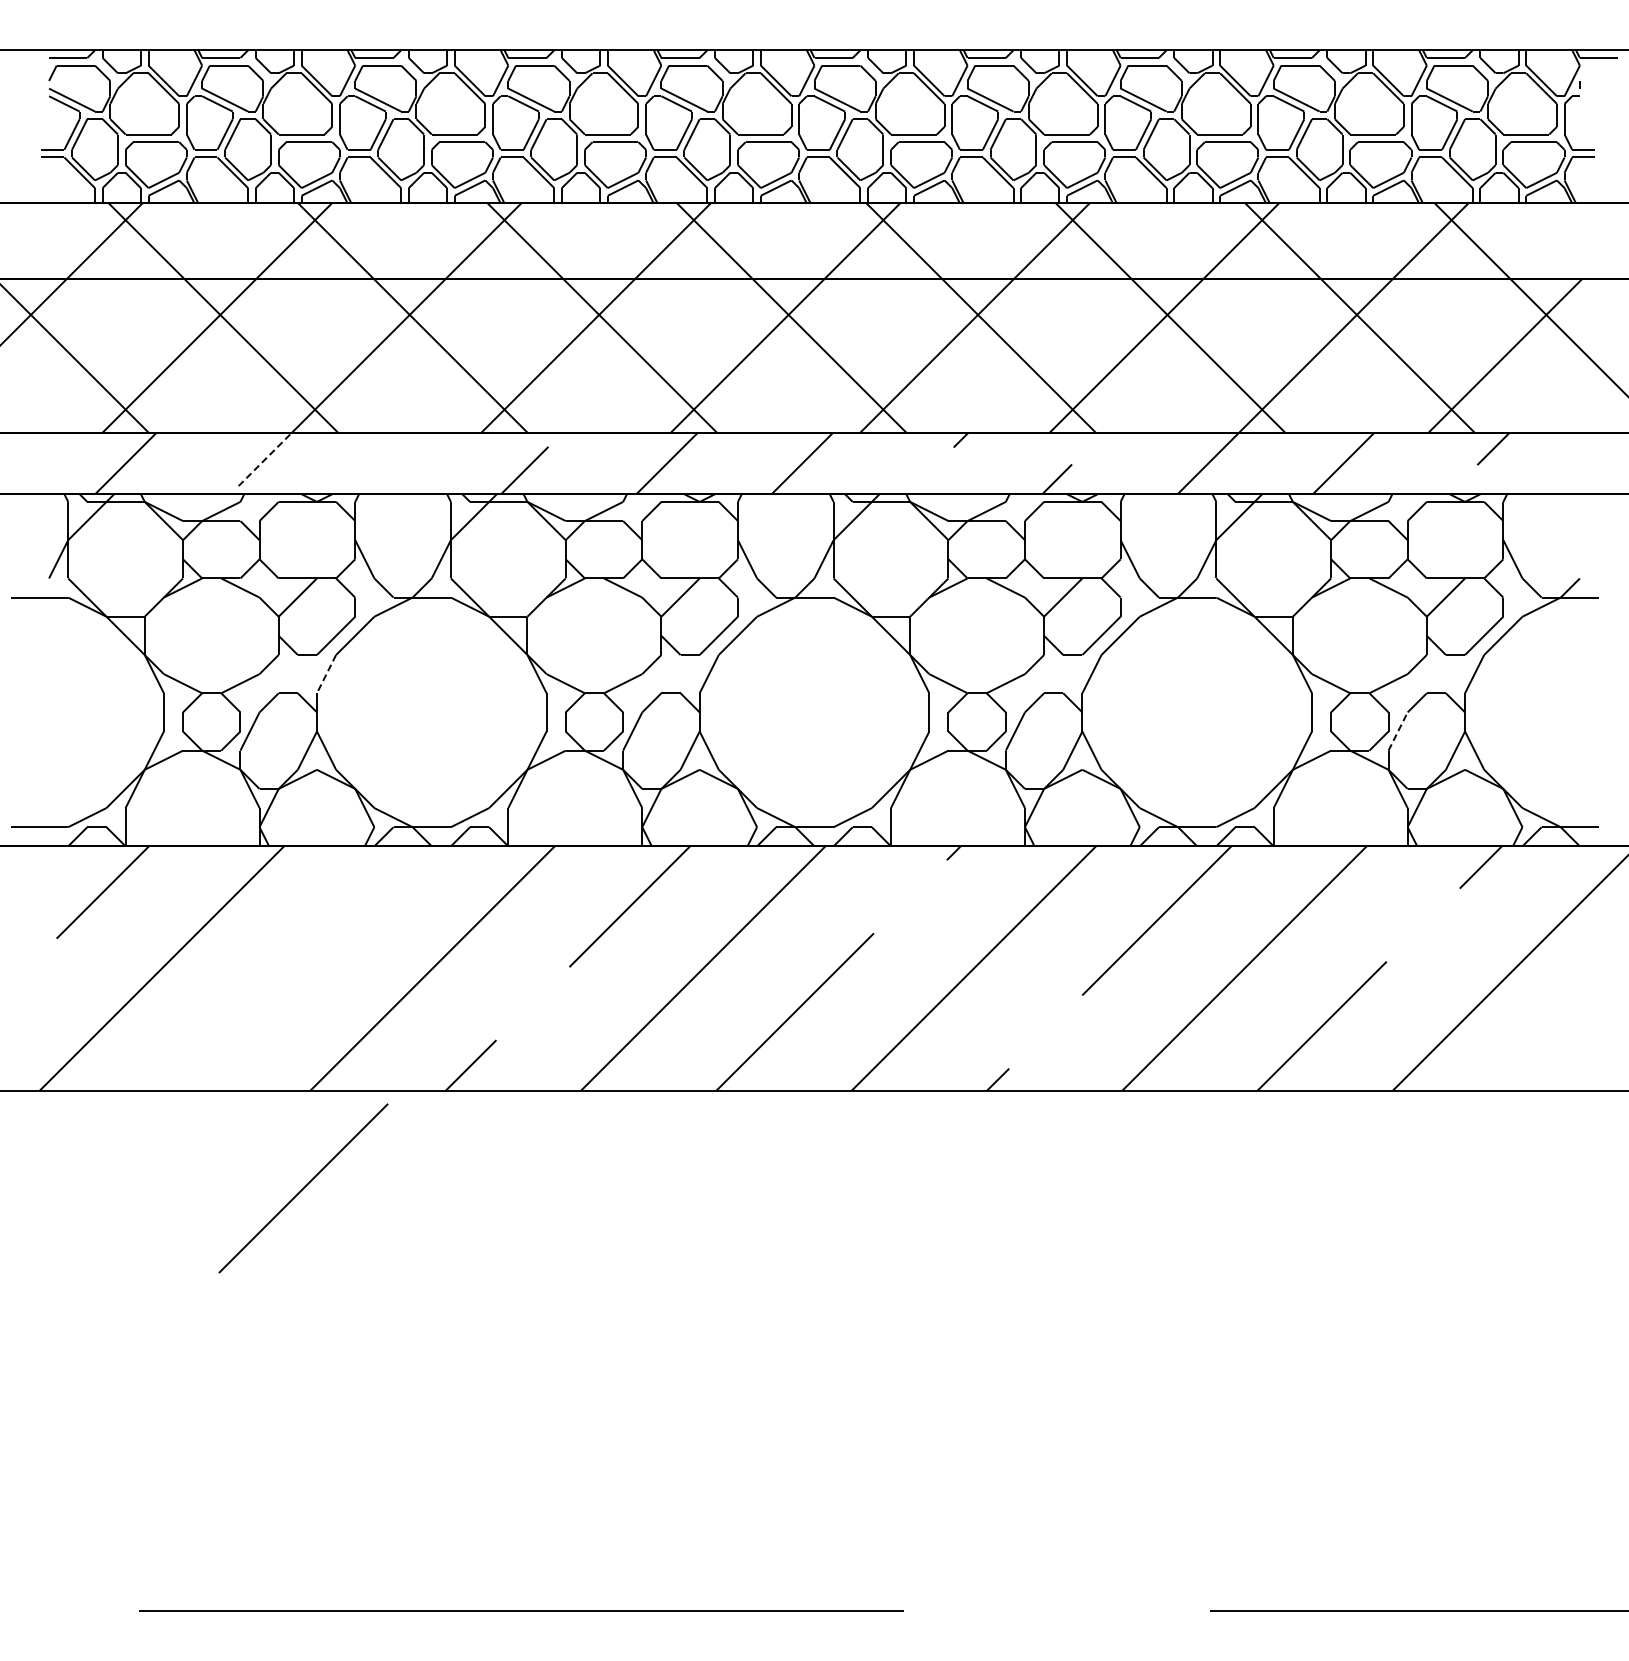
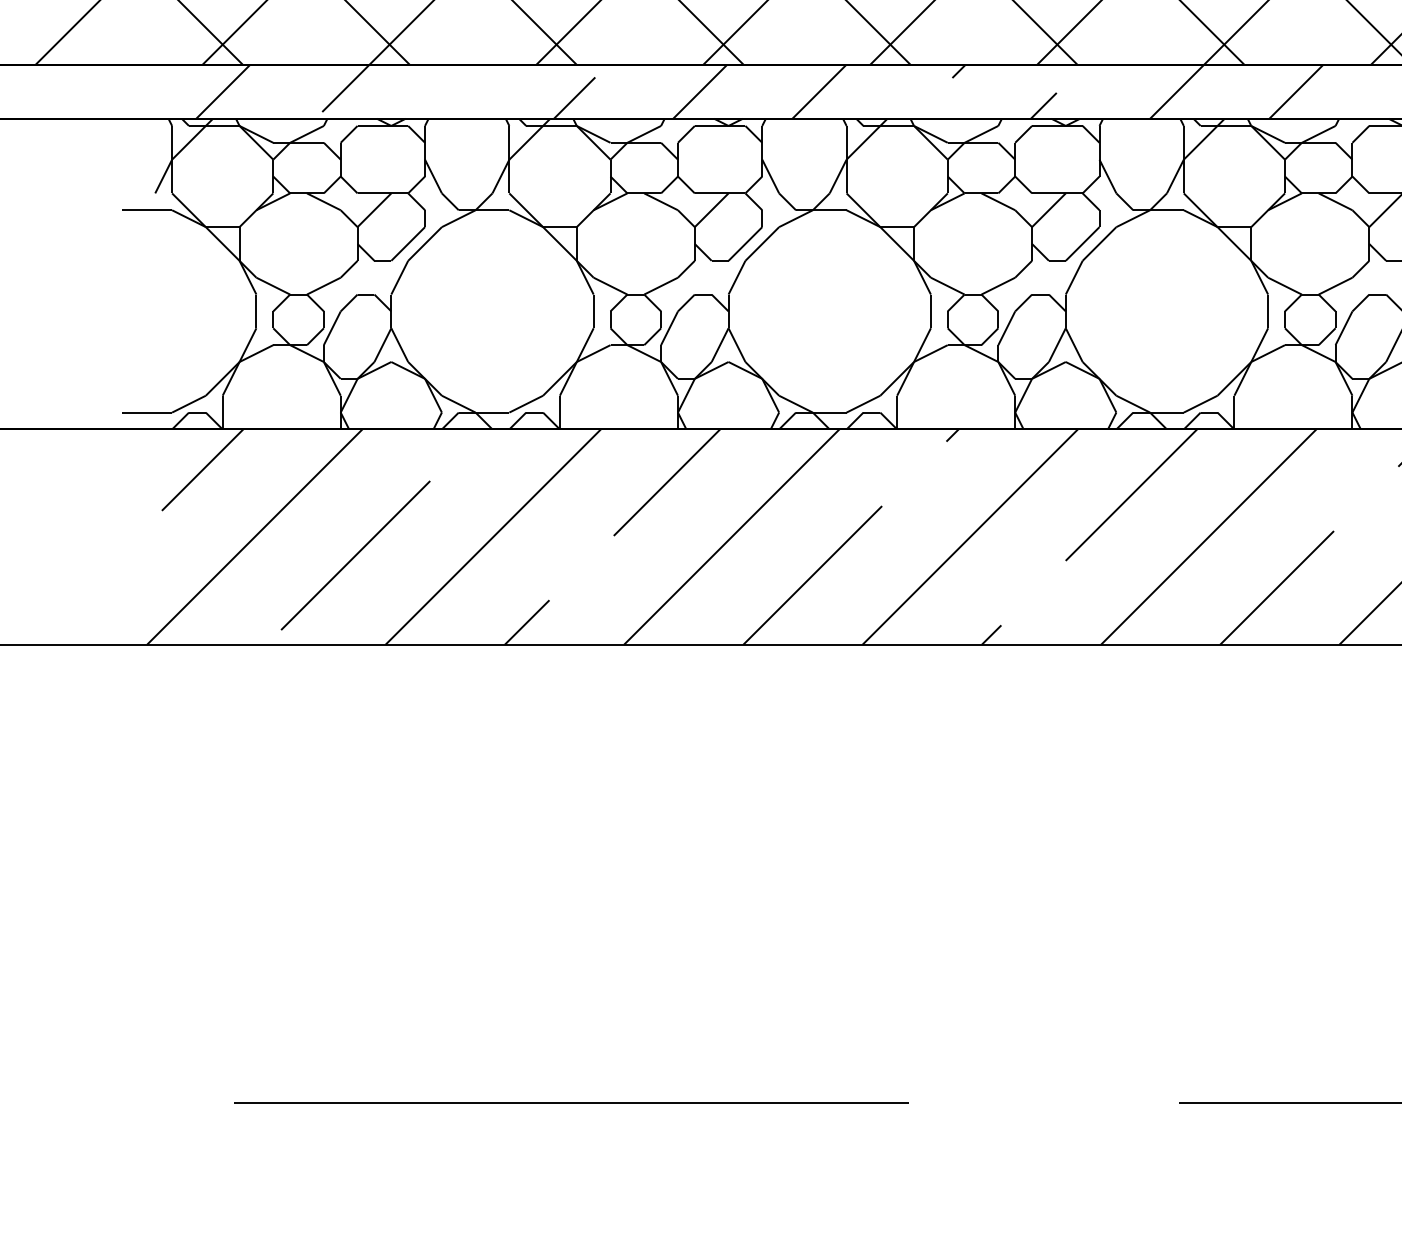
line: (265, 459) -> (345, 88), dashed -> solid
line: (326, 674) -> (399, 278), dashed -> solid
line: (1398, 731) -> (1344, 328), dashed -> solid
line: (303, 1188) -> (355, 555), moved

